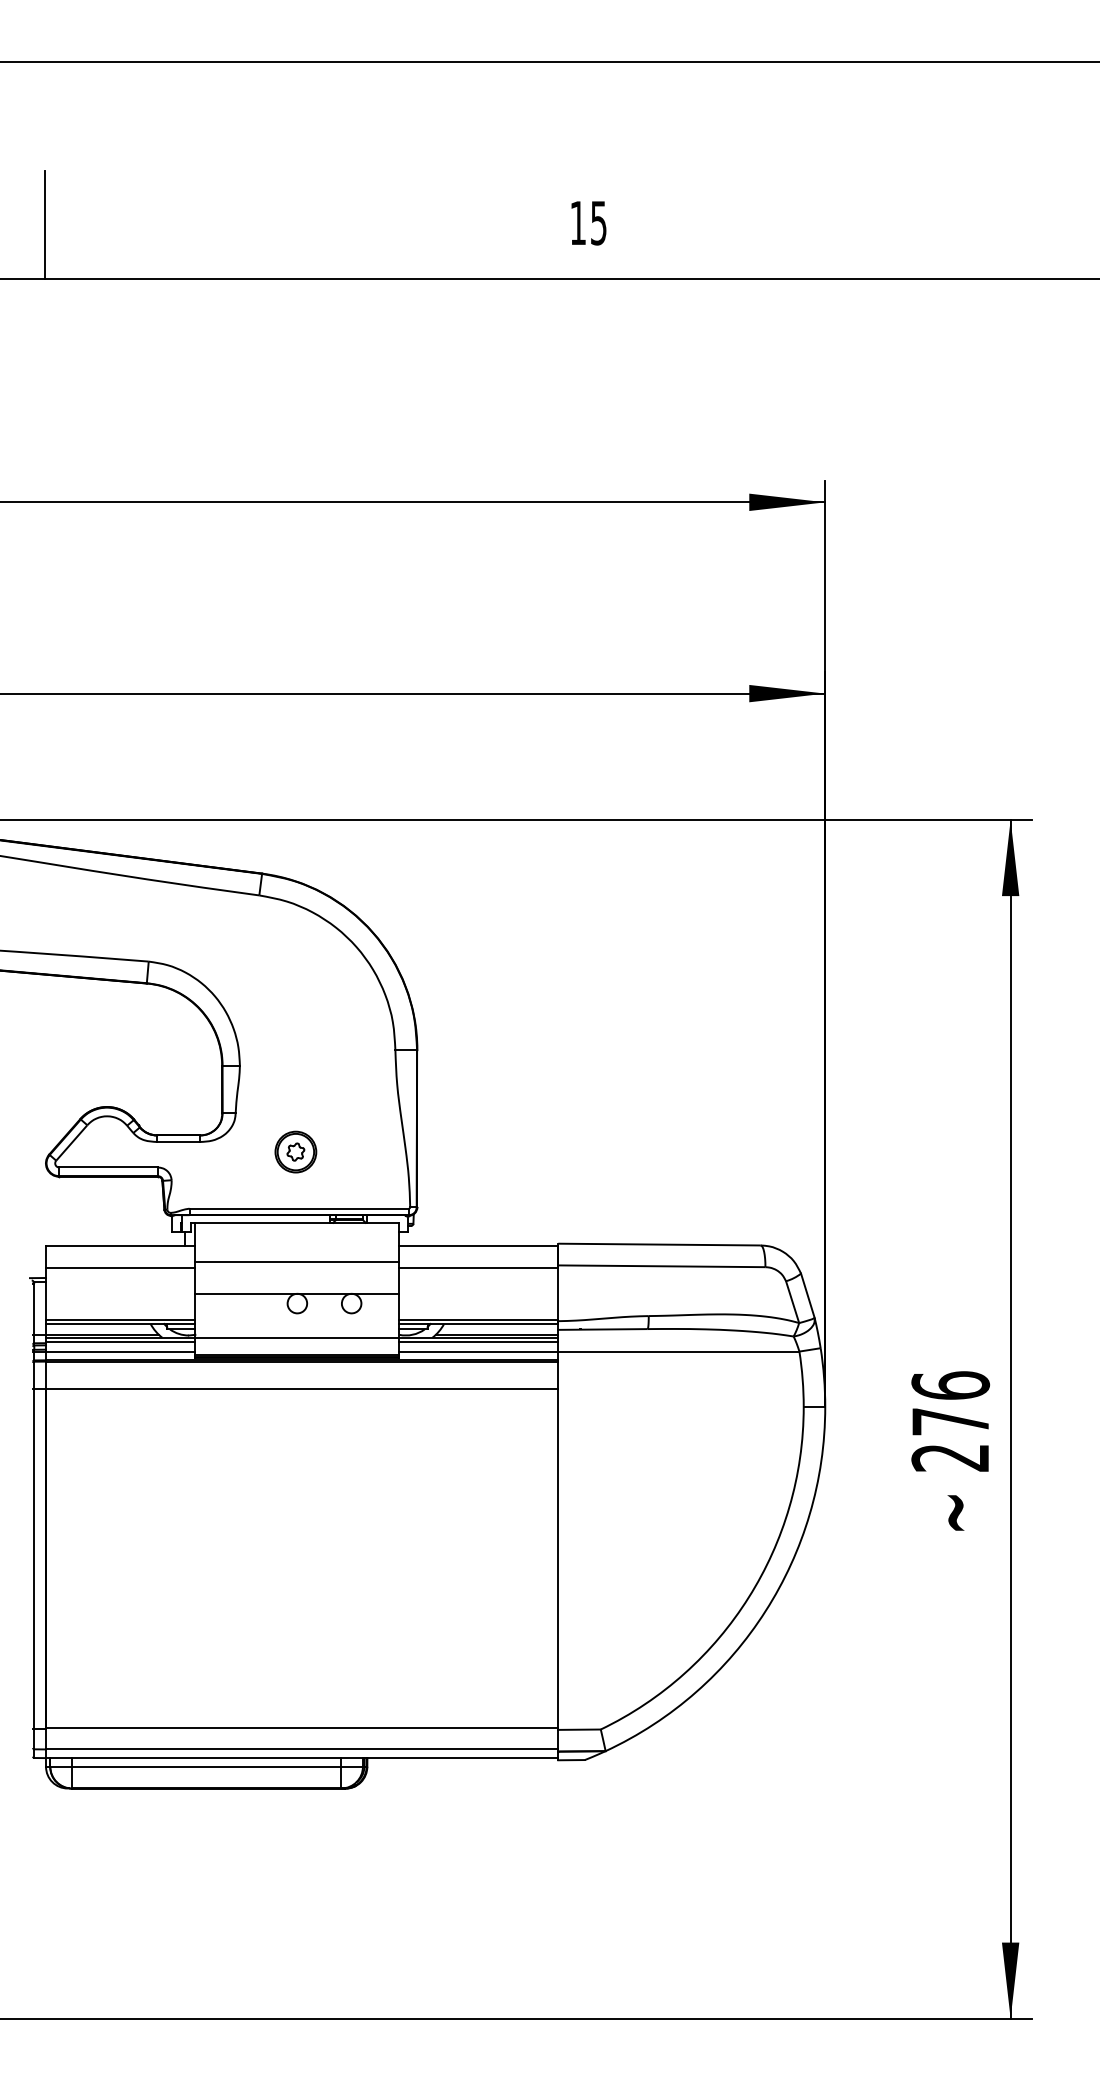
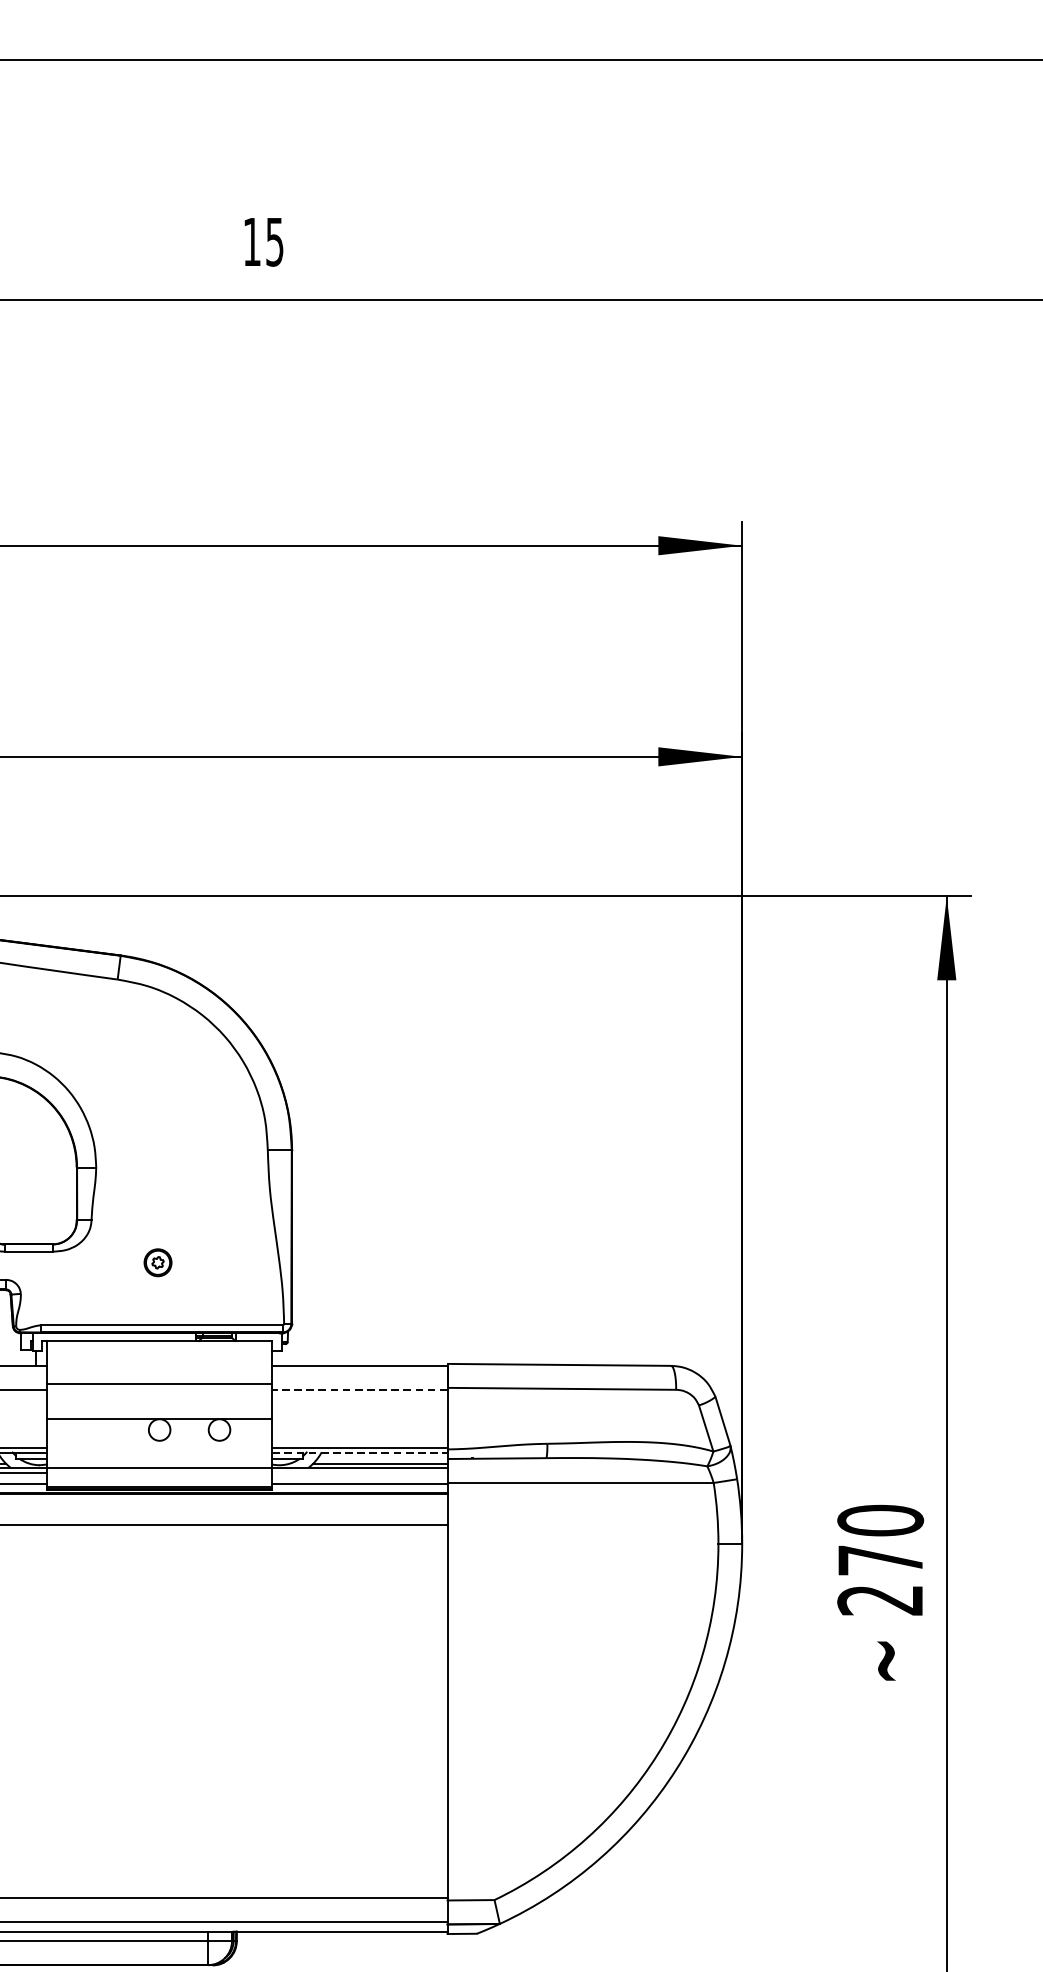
text: (588, 223) -> (263, 242), moved
part: (295, 1151) -> (157, 1262), size x0.6
line: (478, 1267) -> (359, 1390), solid -> dashed
line: (479, 1324) -> (360, 1453), solid -> dashed
line: (478, 1342) -> (359, 1472), removed
text: (950, 1385) -> (880, 1520), 276 -> 270

